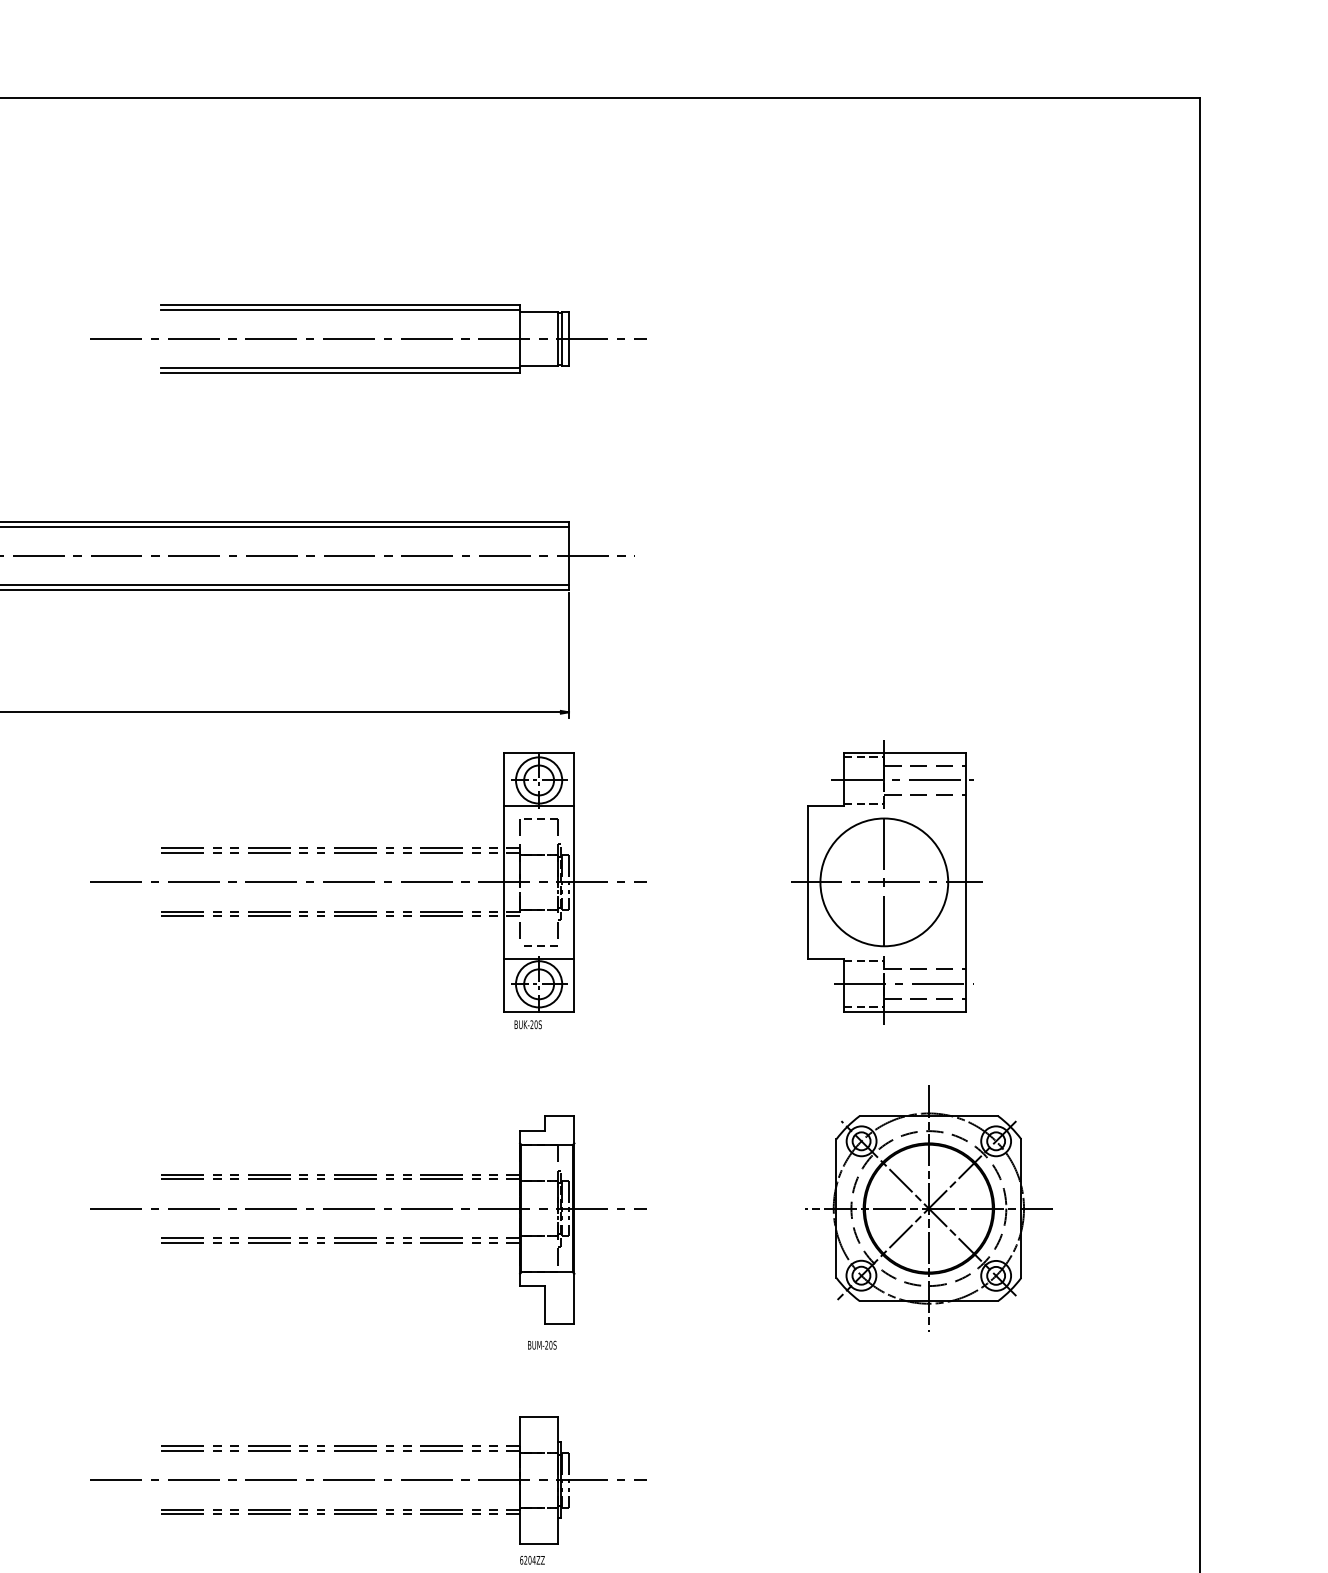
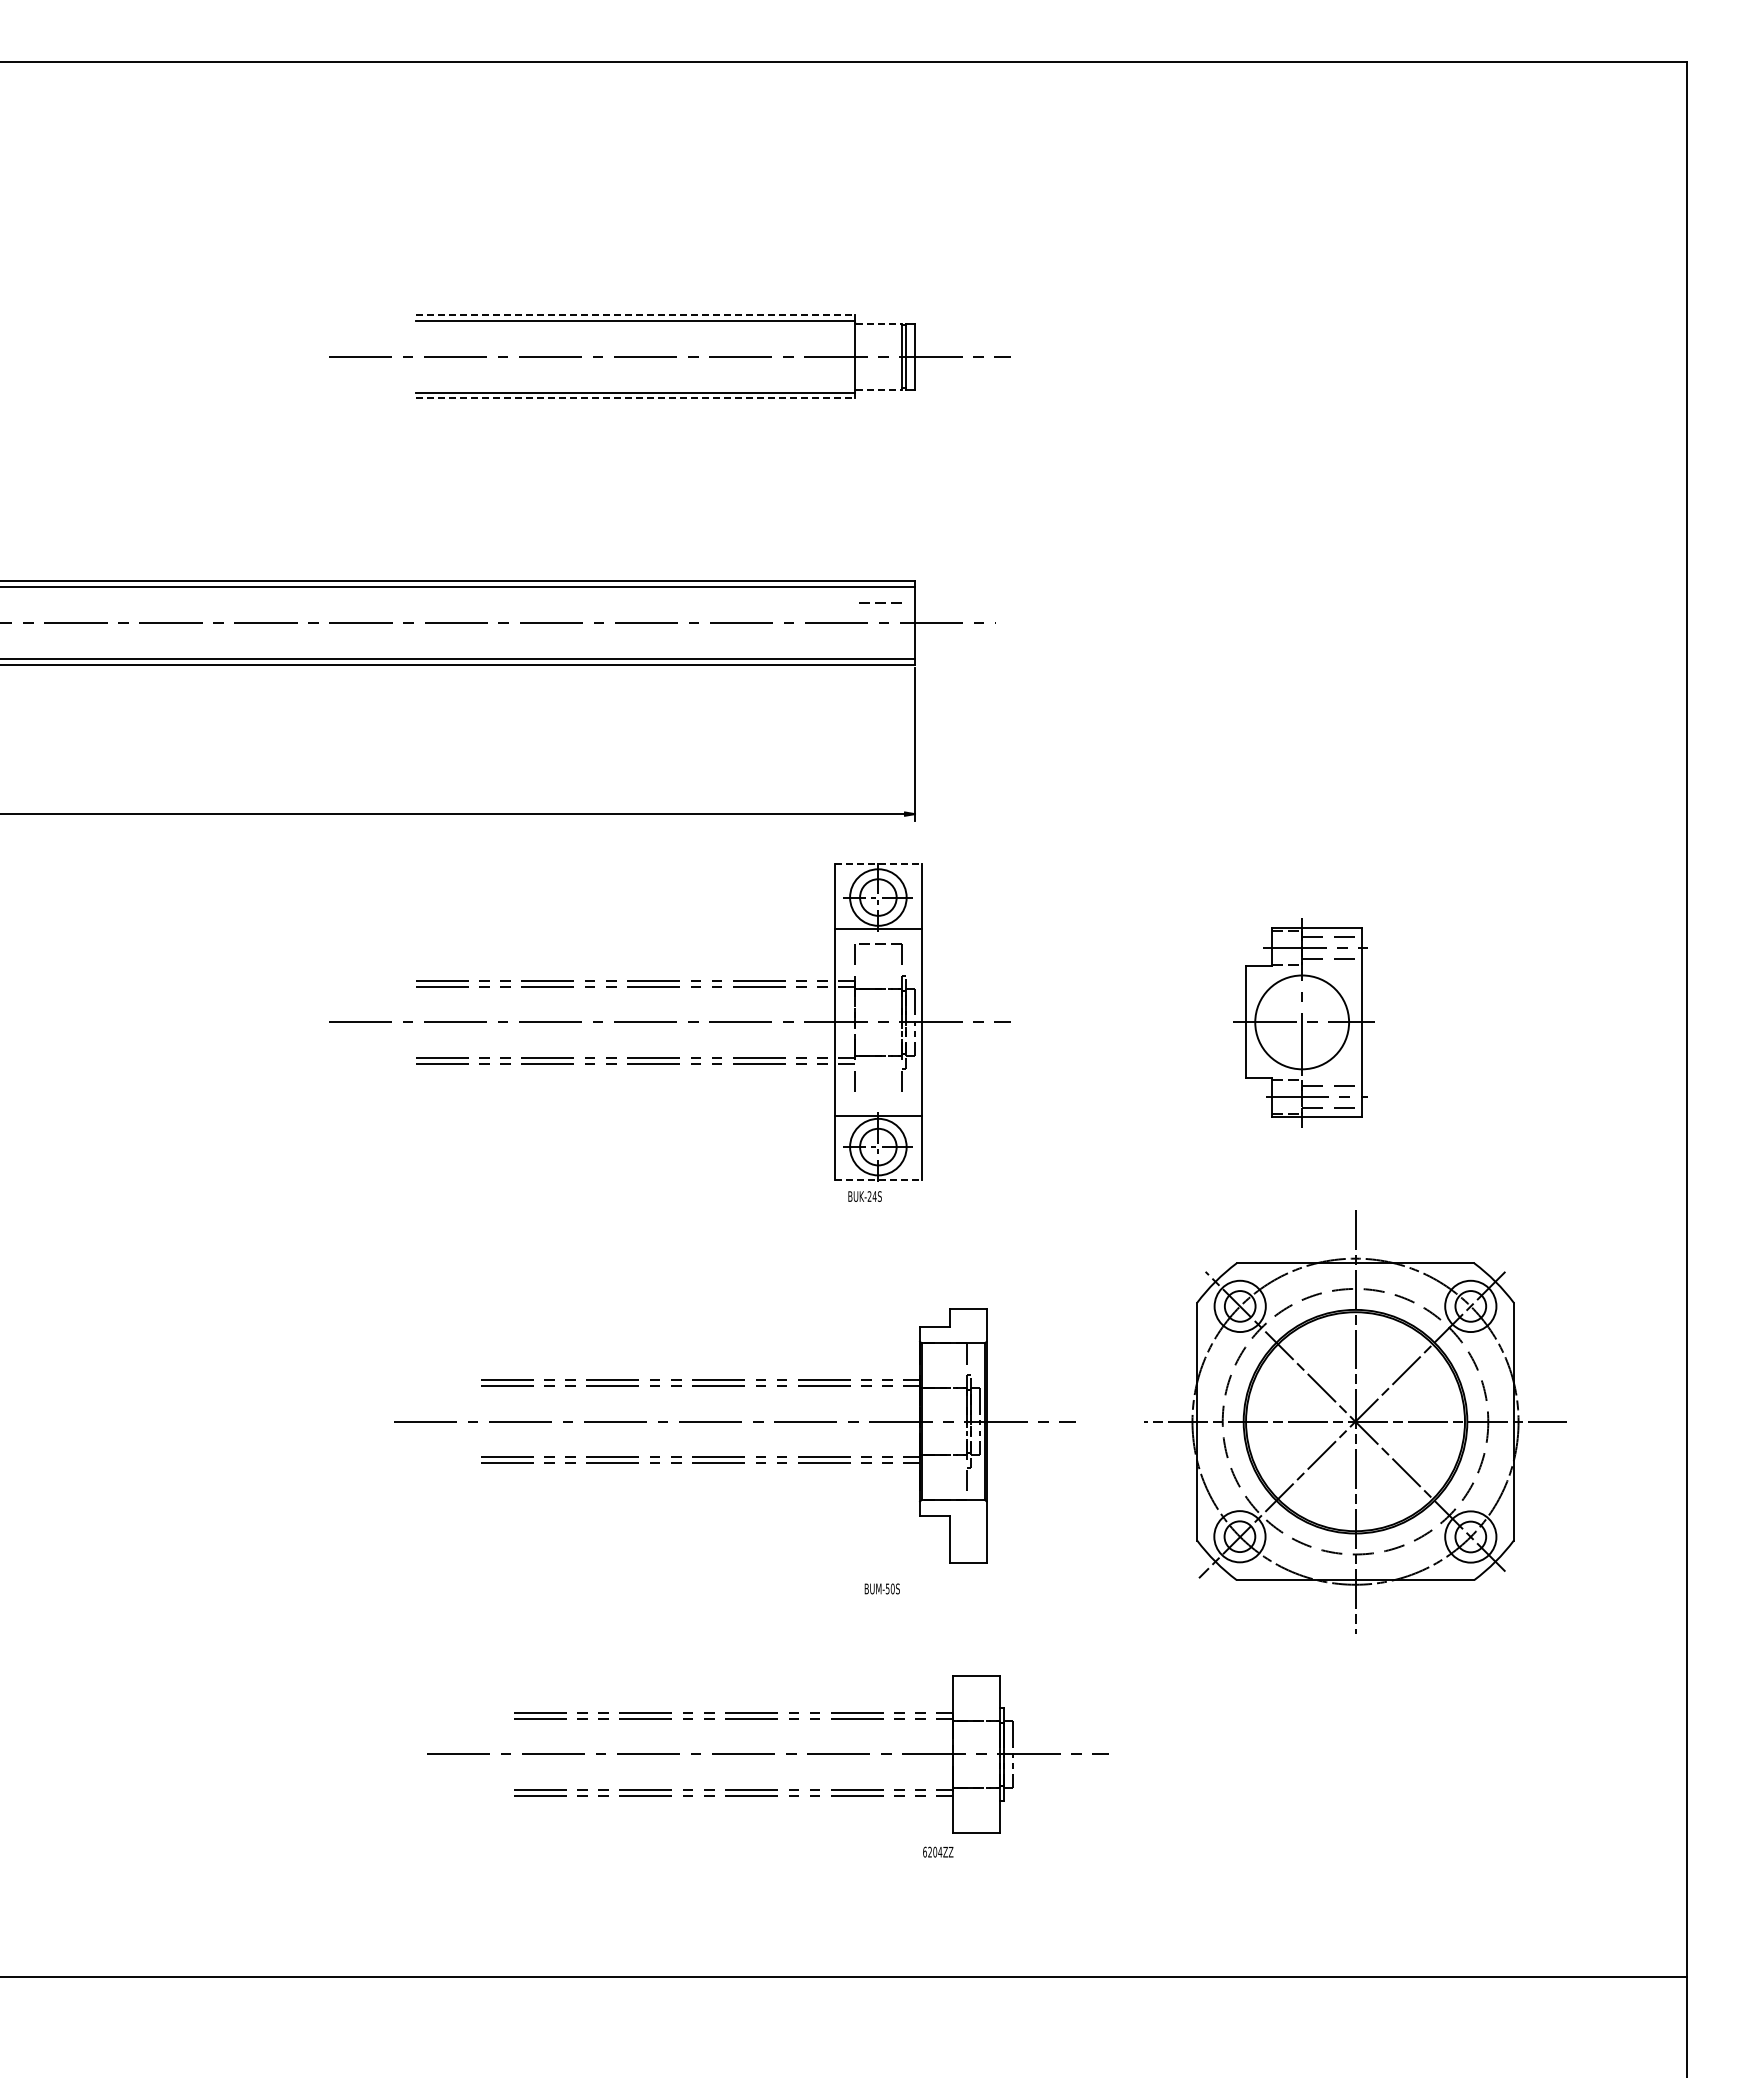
line: (340, 304) -> (635, 315), solid -> dashed
line: (539, 311) -> (878, 323), solid -> dashed
line: (539, 366) -> (878, 390), solid -> dashed
line: (340, 372) -> (635, 398), solid -> dashed
line: (539, 753) -> (878, 864), solid -> dashed
part: (886, 882) -> (1303, 1022), size x0.6
line: (540, 946) -> (880, 602), moved
line: (539, 1011) -> (878, 1180), solid -> dashed
text: (535, 1024) -> (874, 1196), BUK-20S -> BUK-24S
part: (928, 1208) -> (1355, 1421), size x1.4
part: (368, 1209) -> (734, 1422), moved
text: (546, 1344) -> (887, 1588), BUM-20S -> BUM-50S
part: (368, 1480) -> (767, 1754), moved
text: (532, 1559) -> (938, 1851), moved

